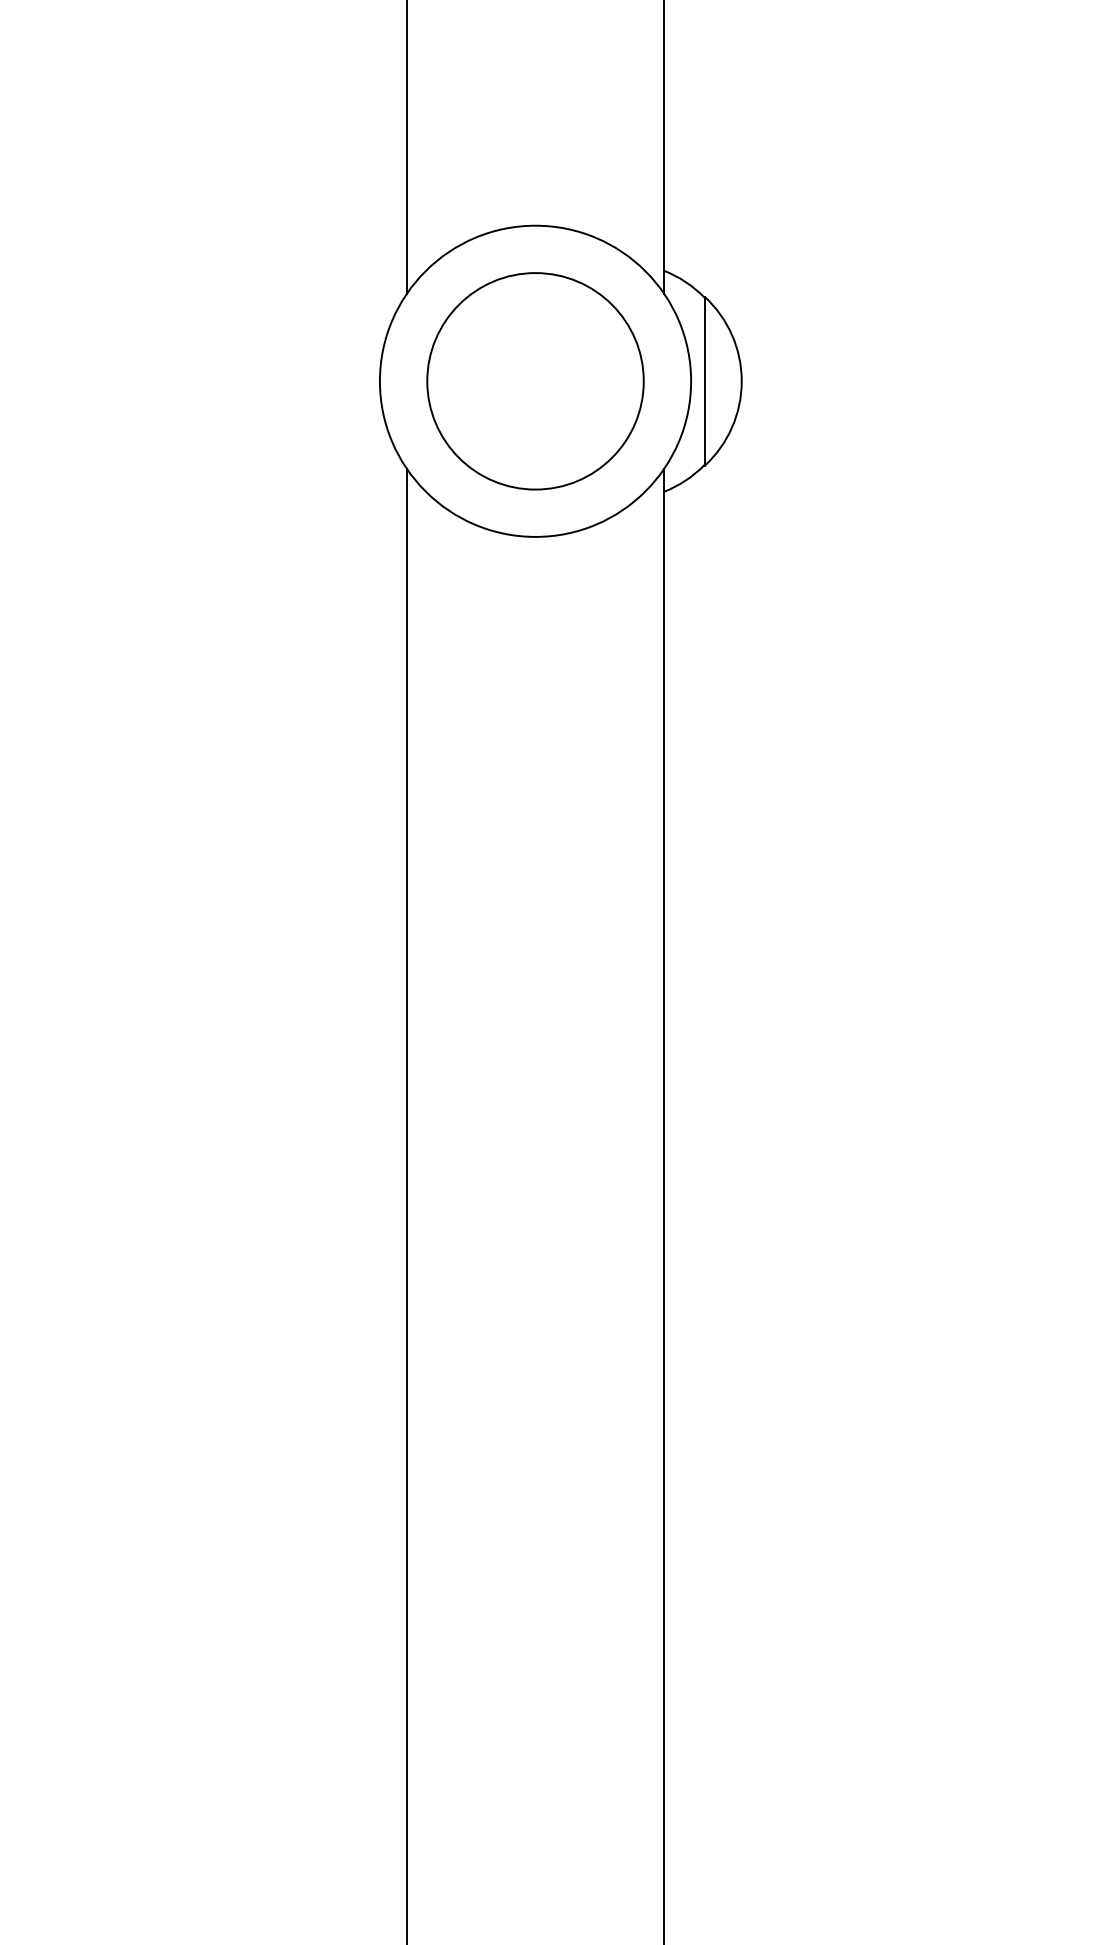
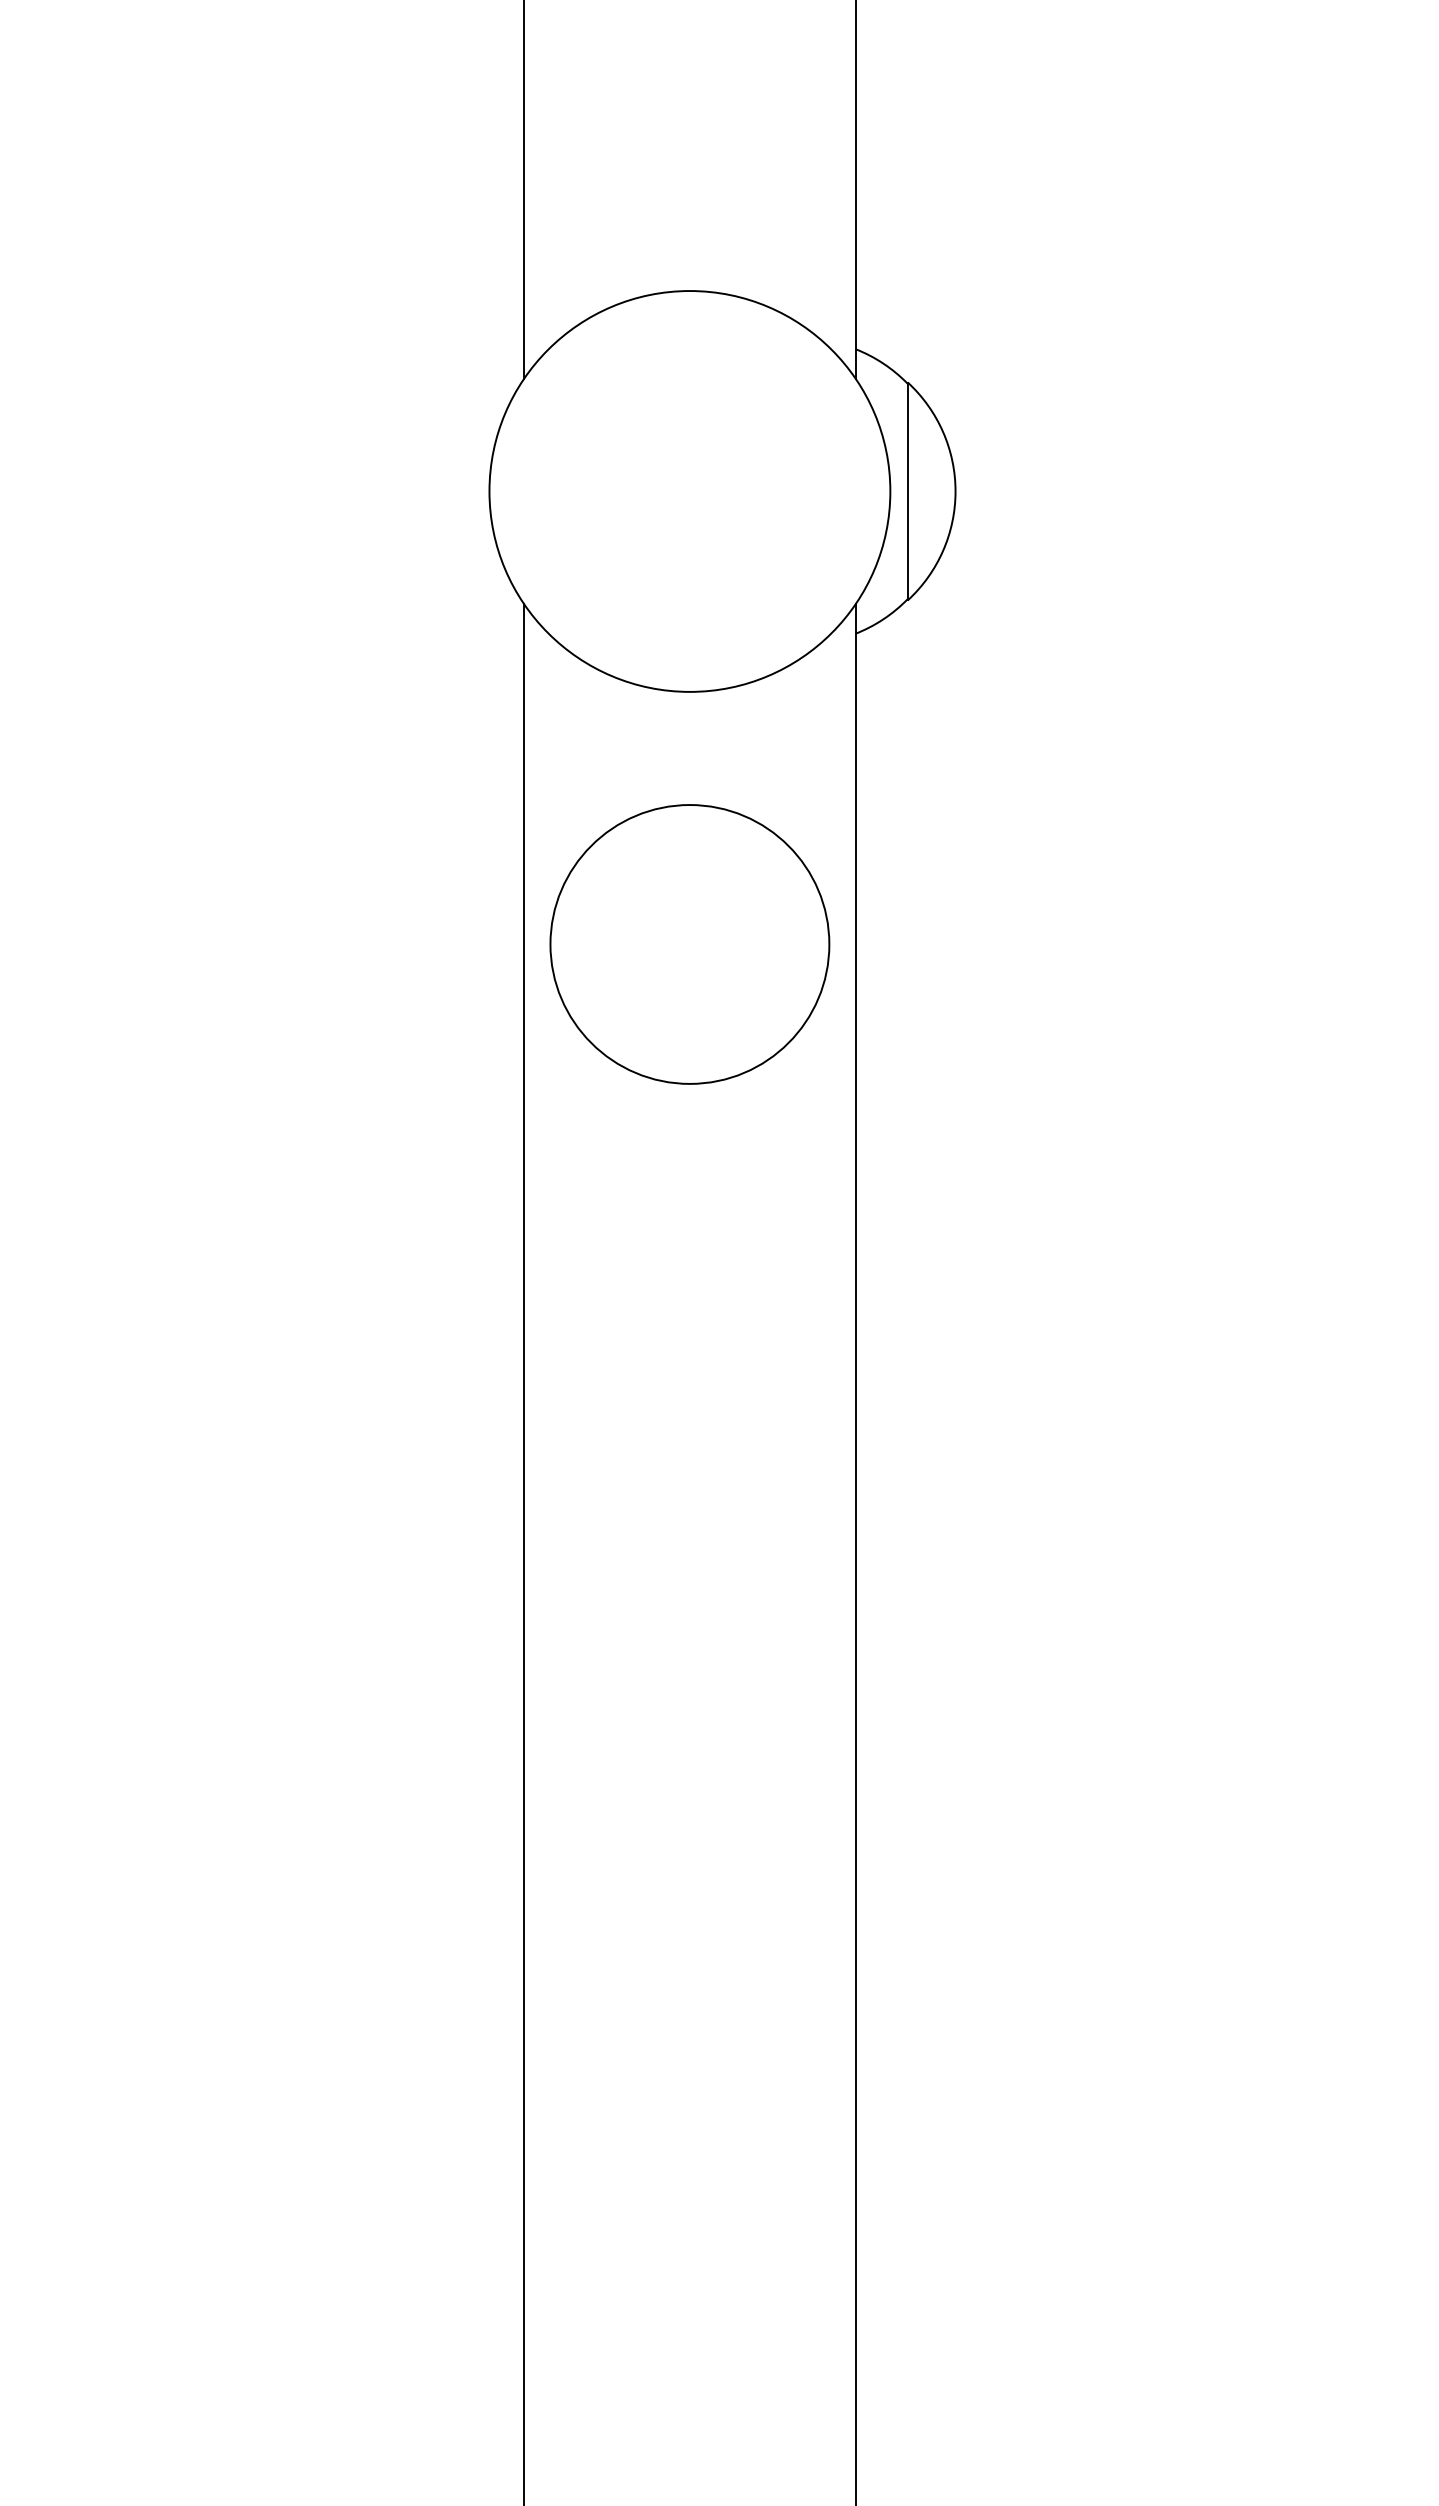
circle: (535, 381) -> (689, 944), moved

